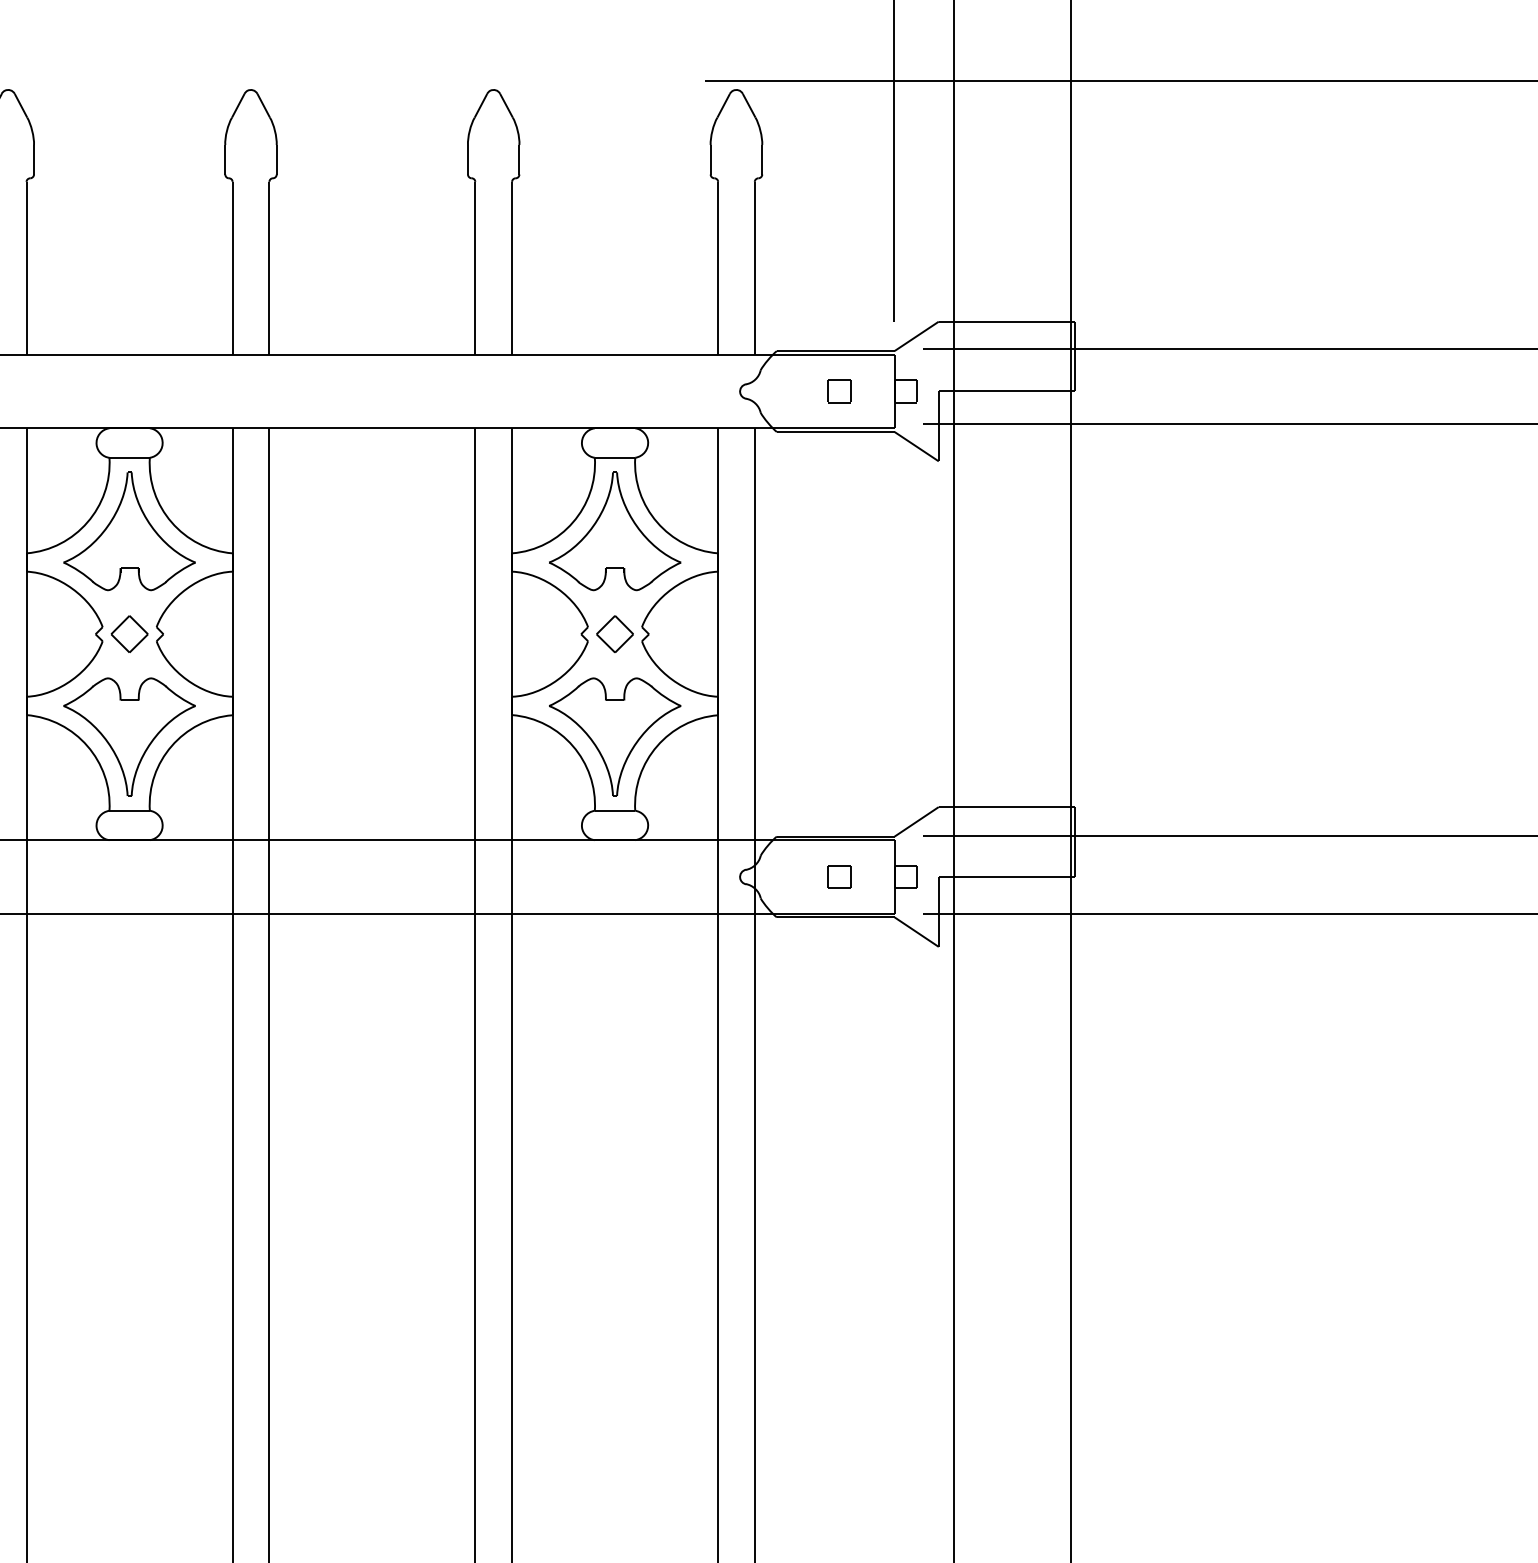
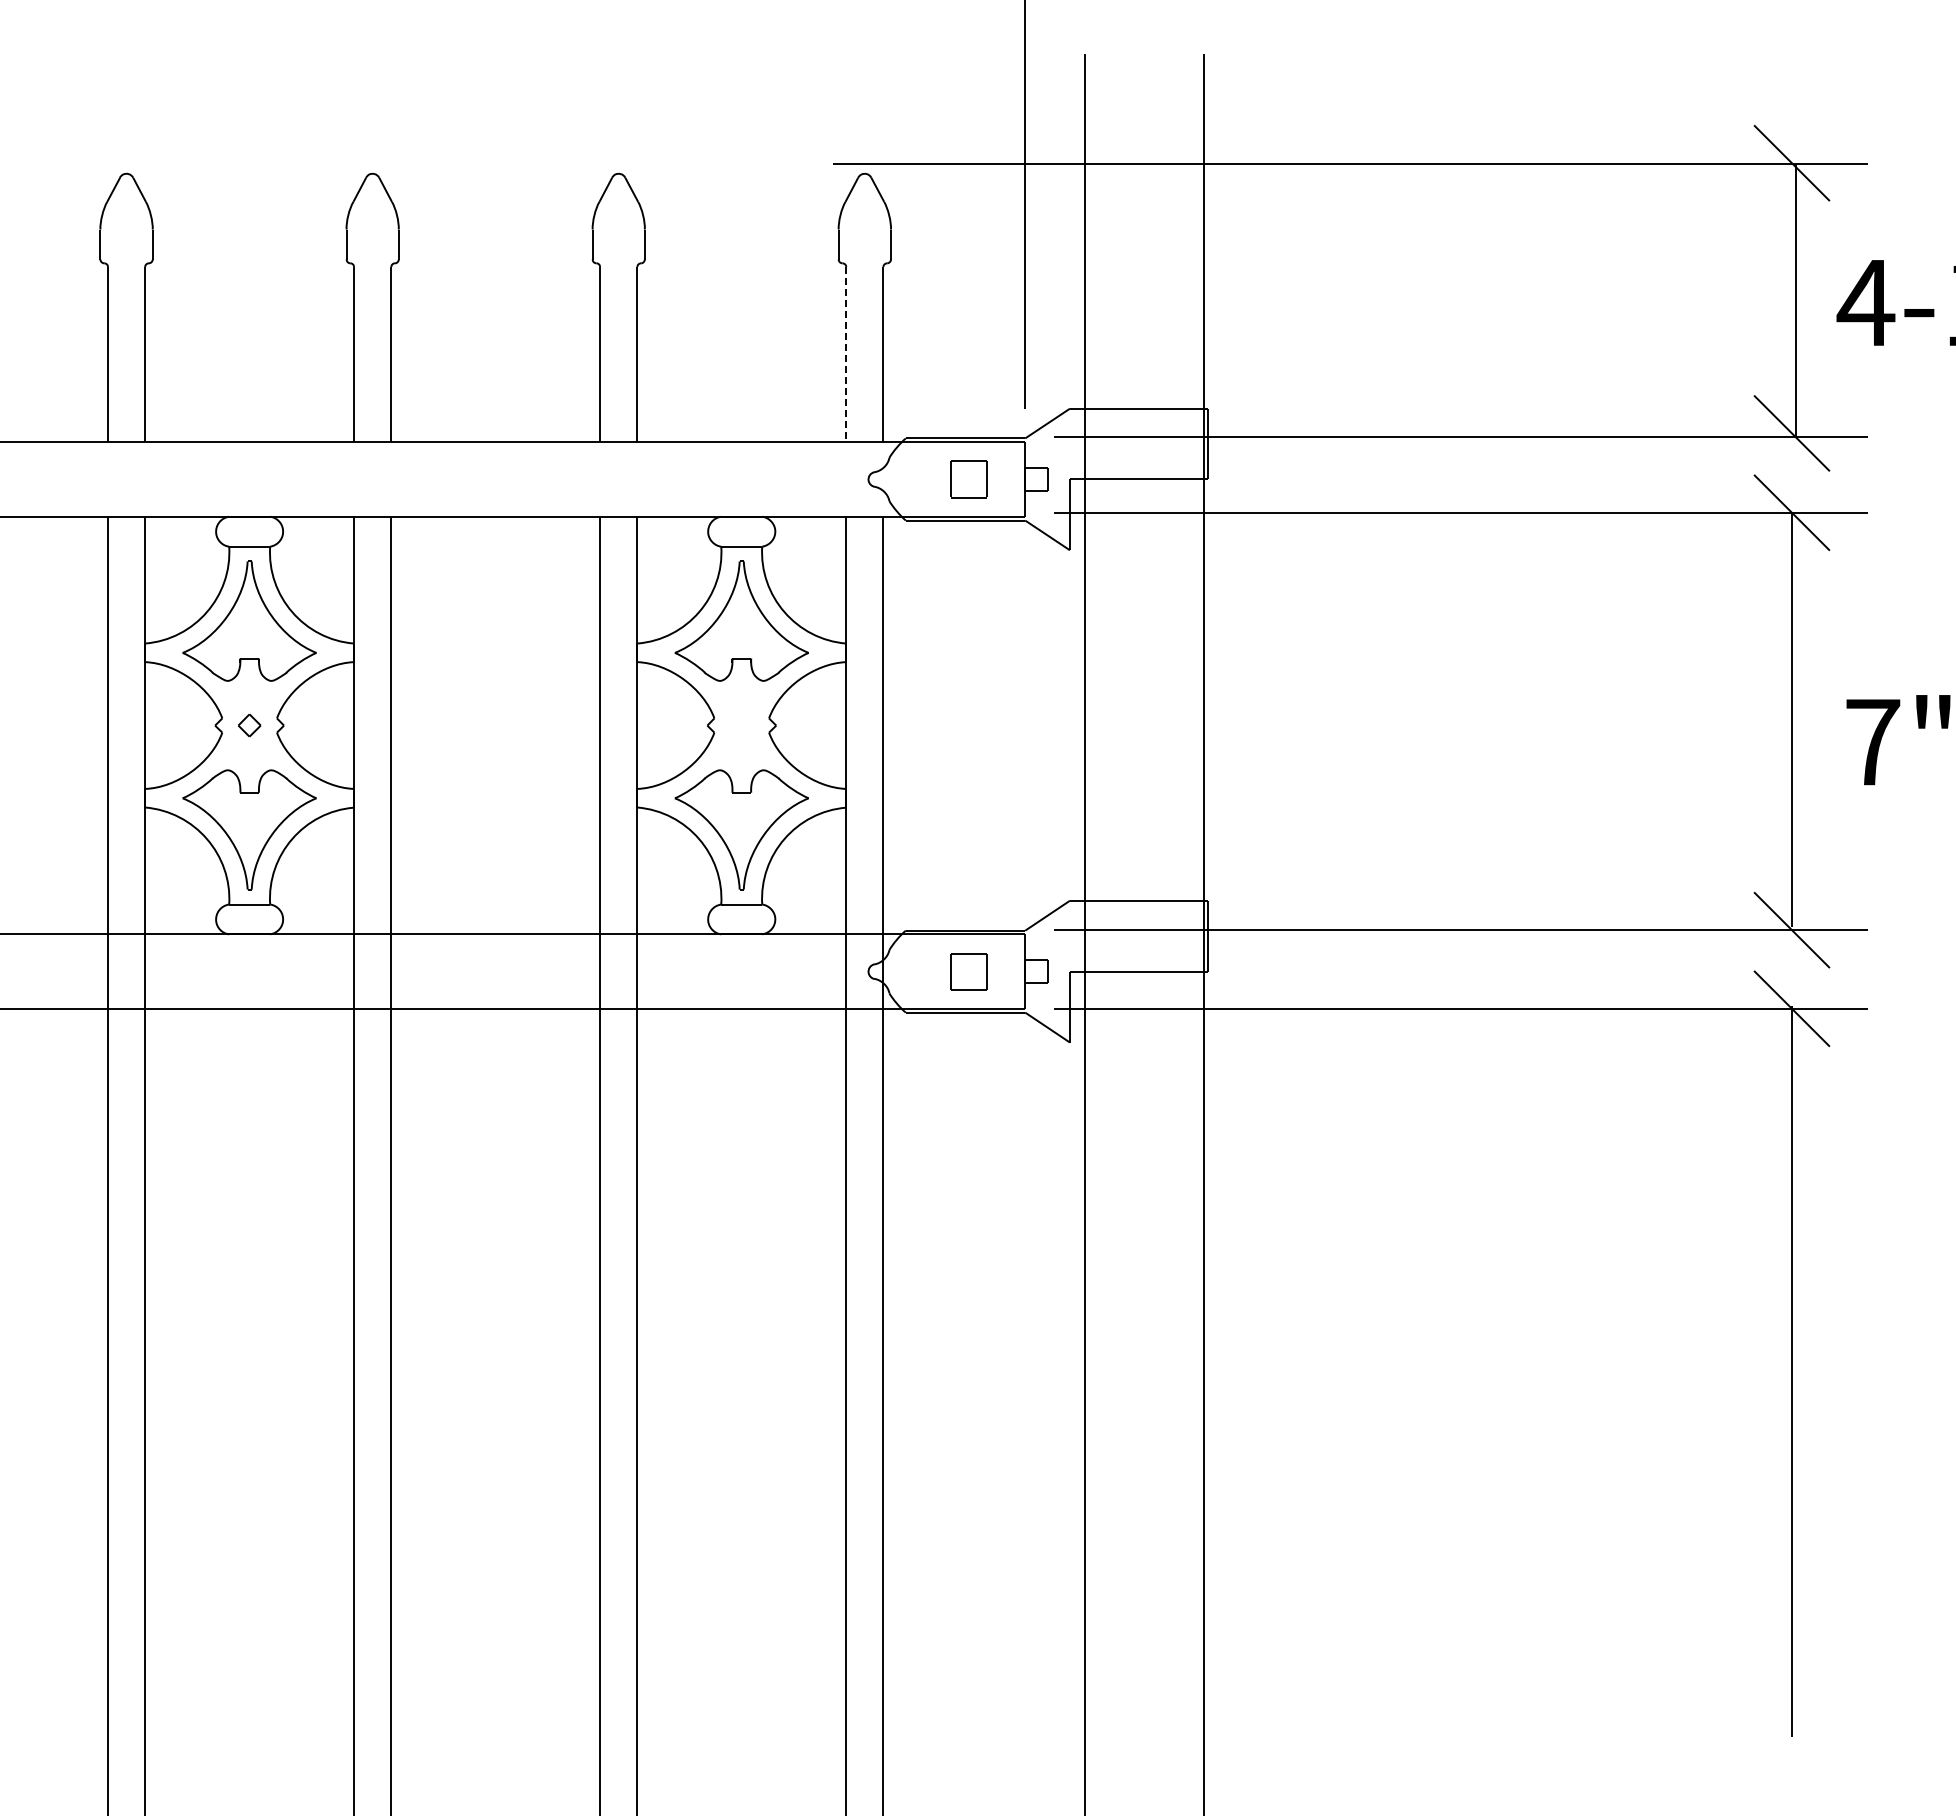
line: (718, 268) -> (846, 354), solid -> dashed
part: (838, 391) -> (968, 479), size x1.6
part: (129, 634) -> (249, 725), size x0.6
part: (614, 634) -> (741, 725), removed
part: (838, 876) -> (968, 971), size x1.6

